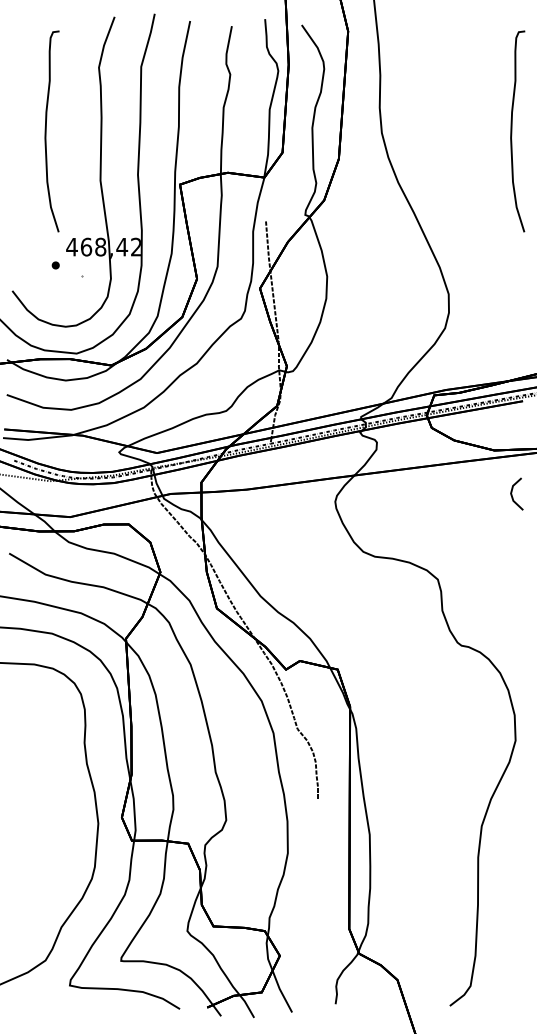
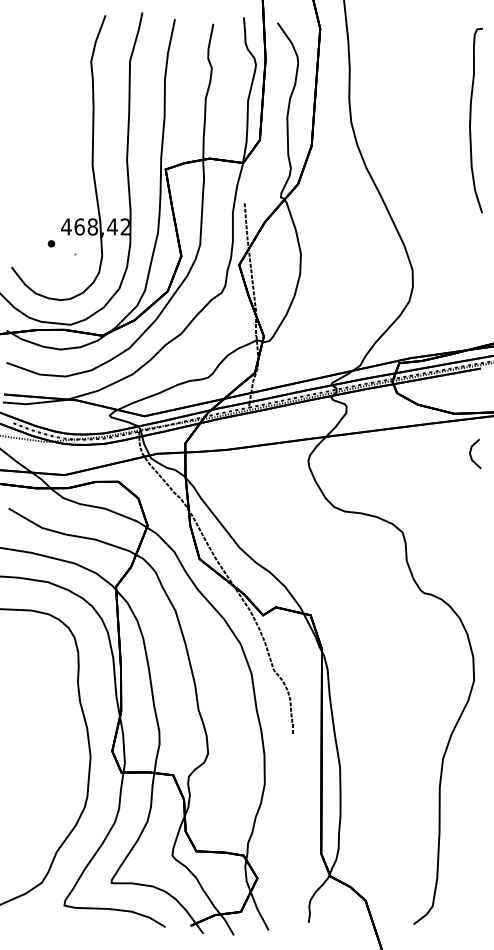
curve: (47, 131) -> (43, 120), removed

